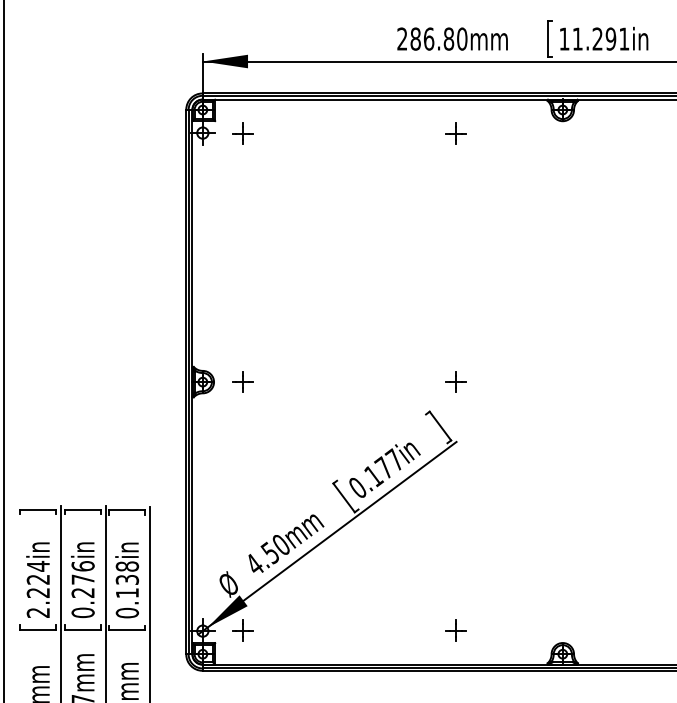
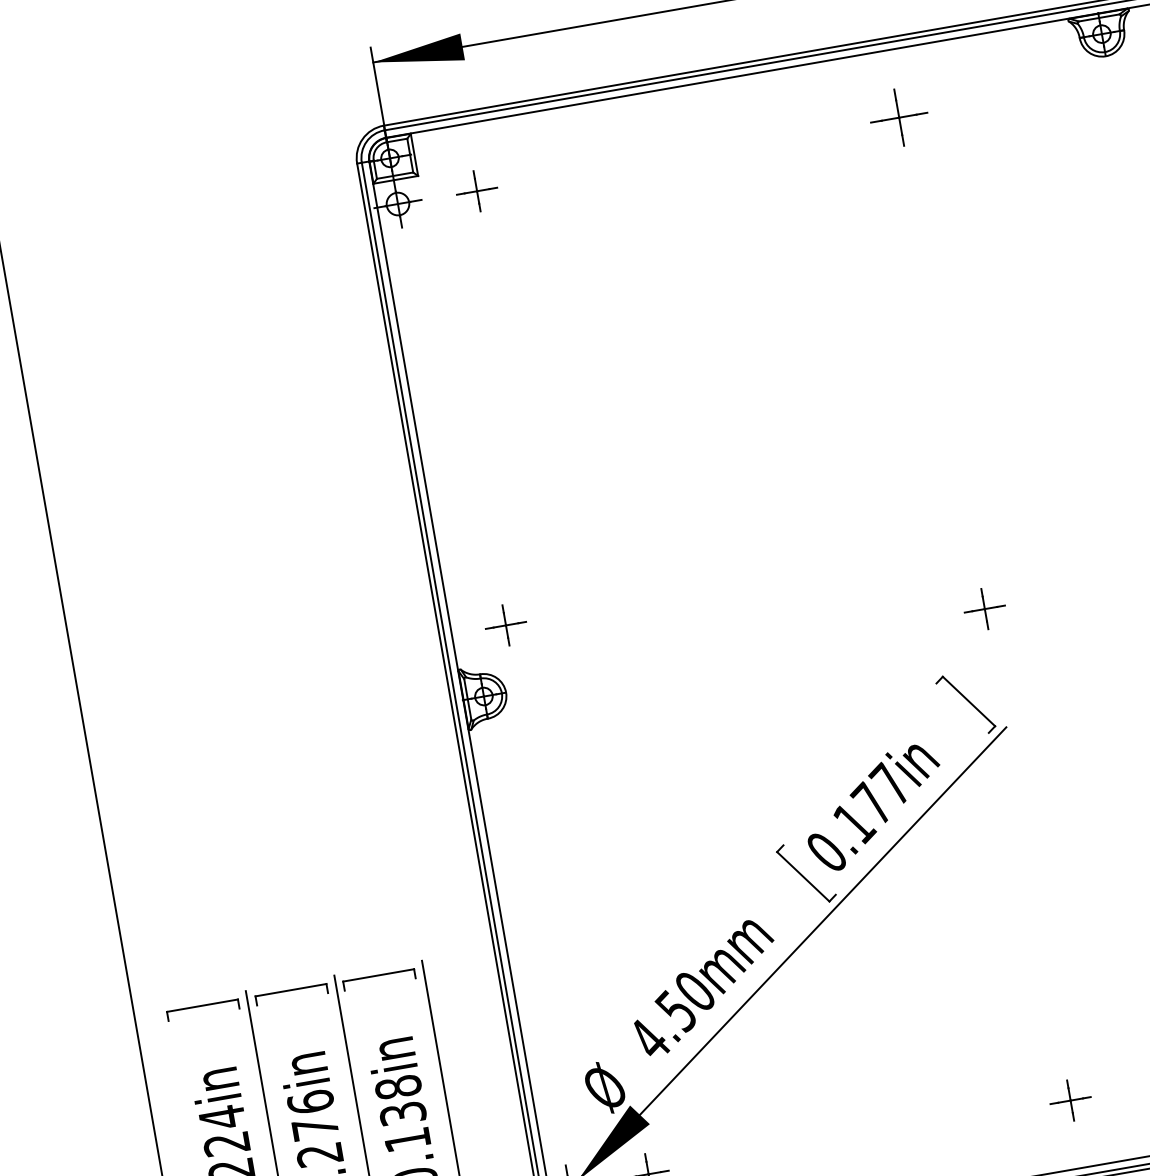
part: (455, 133) -> (897, 117), size x1.4
part: (242, 381) -> (505, 624), moved

